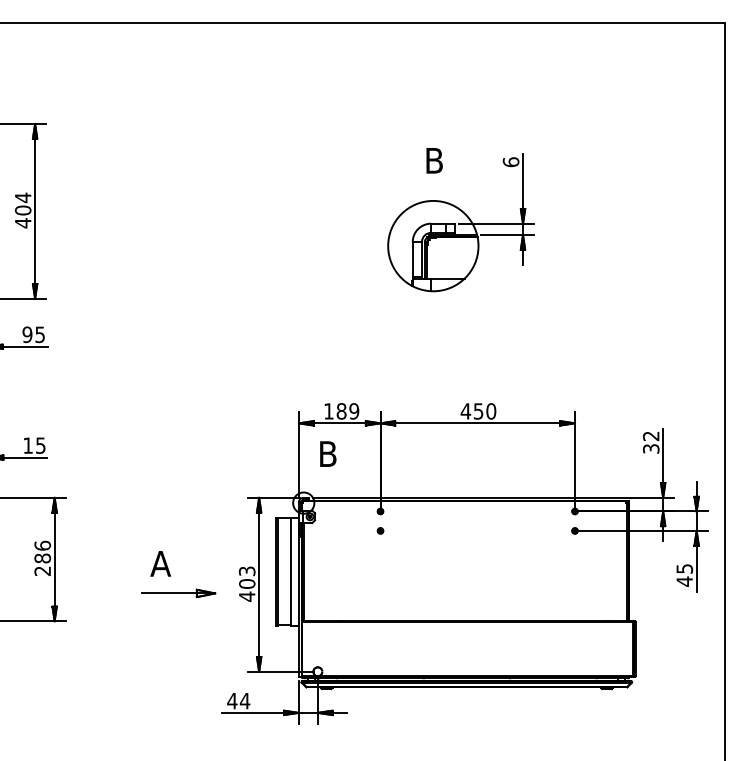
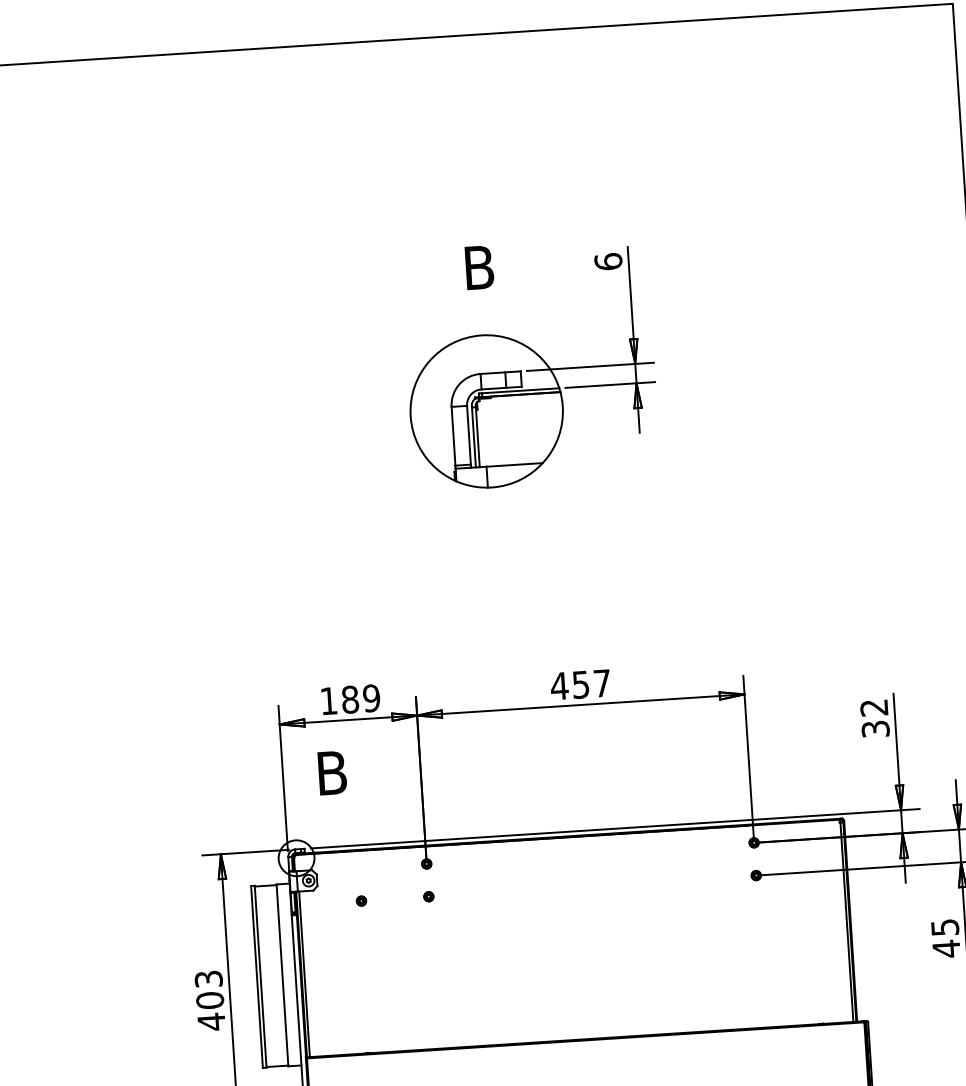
text: (491, 411) -> (602, 683), 450 -> 457
part: (340, 530) -> (361, 900), added
part: (171, 576) -> (81, 996), removed

